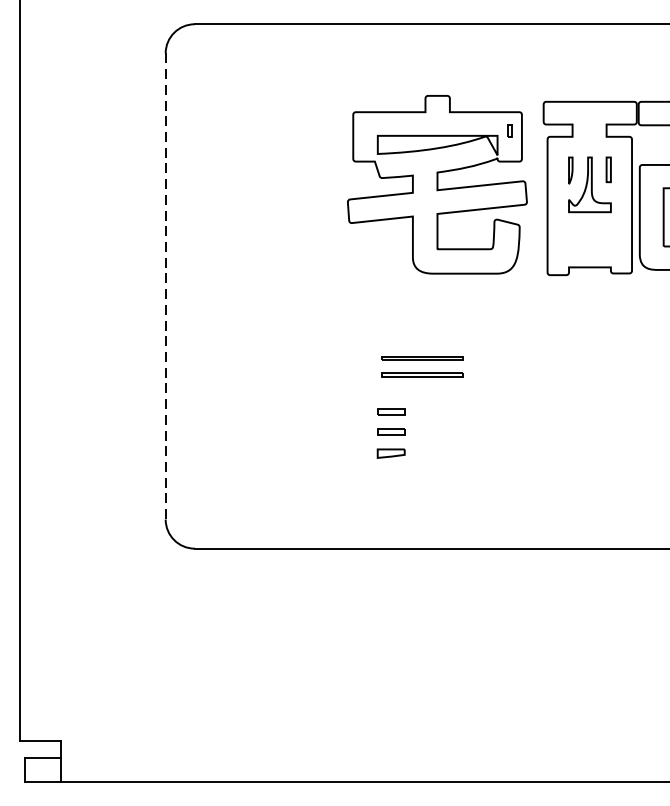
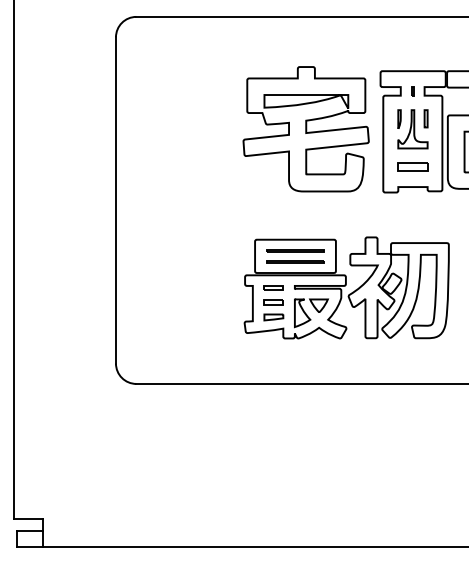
part: (509, 130) -> (412, 91), moved
part: (589, 237) -> (412, 166), added
line: (164, 286) -> (115, 200), dashed -> solid
part: (495, 410) -> (346, 287), added

